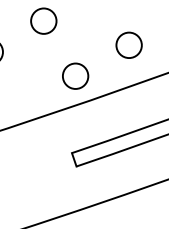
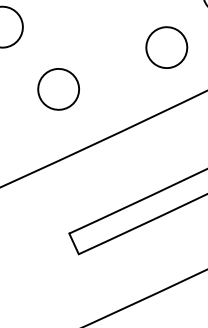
circle: (128, 44) -> (165, 46), moved
circle: (75, 75) -> (58, 88), moved

